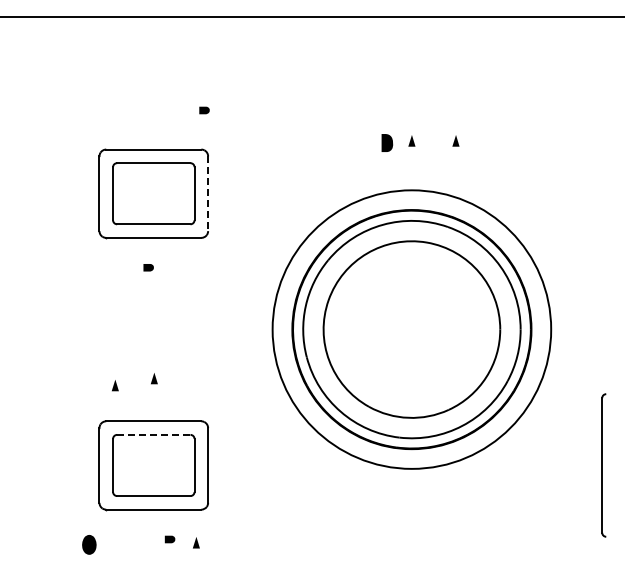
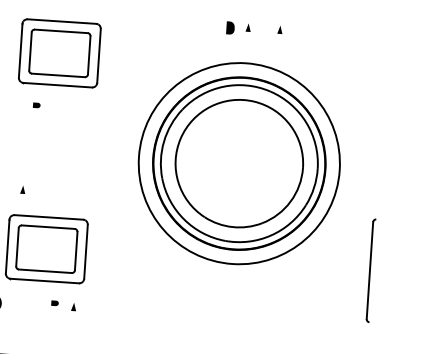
line: (208, 194) -> (99, 56), dashed -> solid
part: (148, 267) -> (36, 105), moved
part: (154, 378) -> (51, 186), removed
line: (153, 434) -> (48, 226), dashed -> solid

